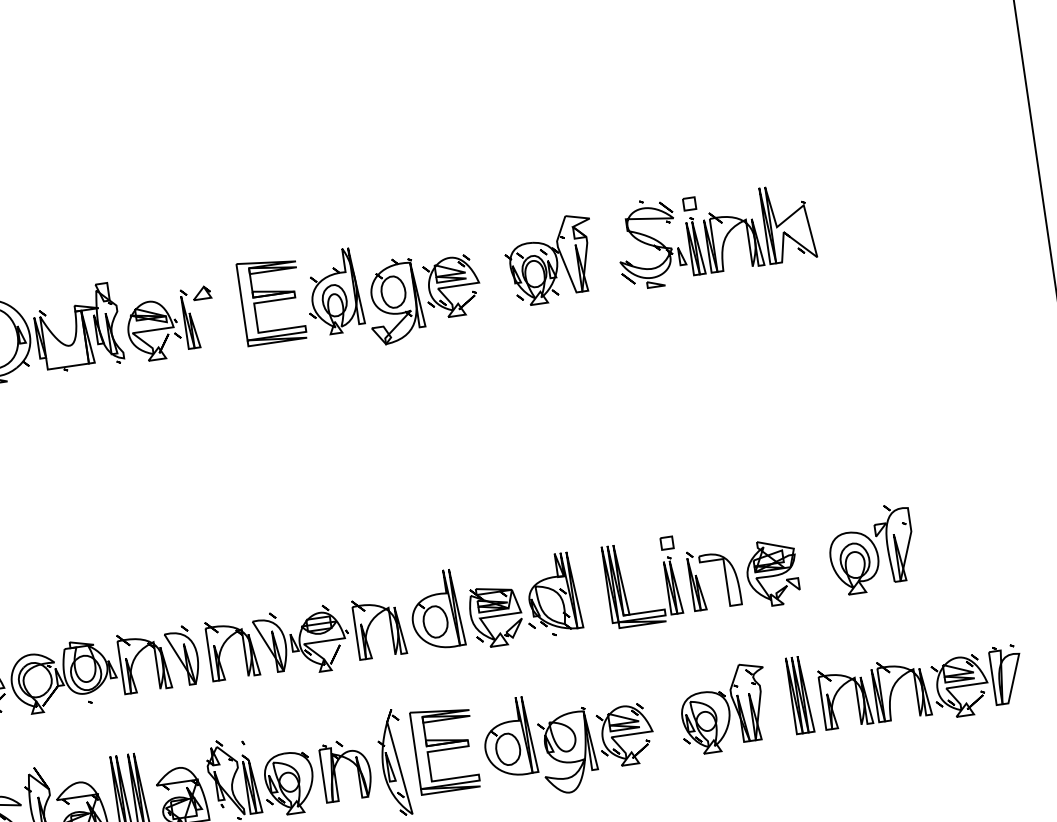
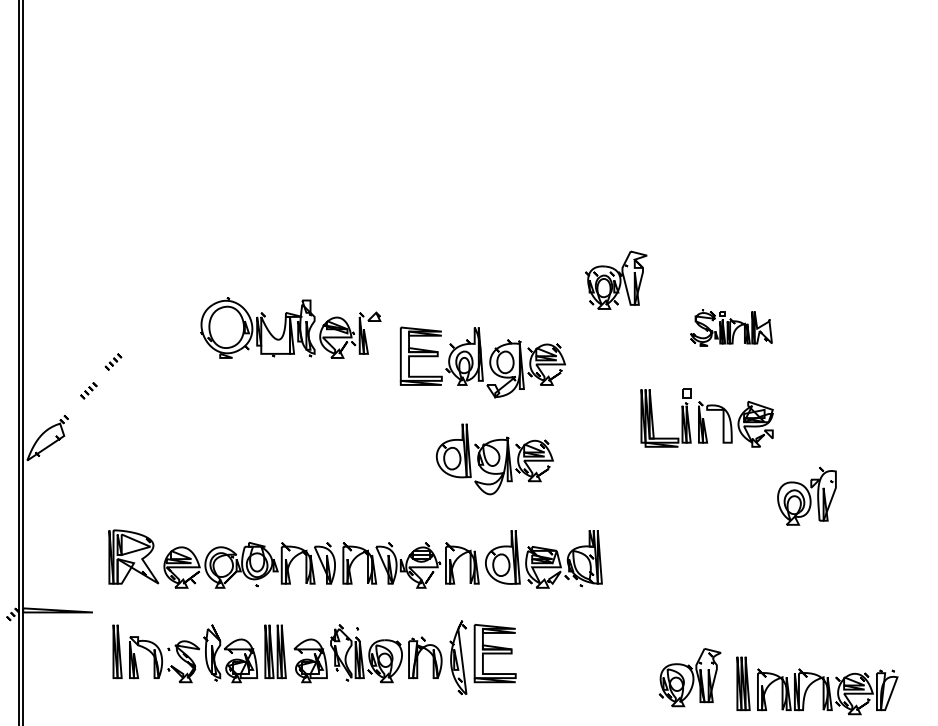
part: (715, 233) -> (731, 327), size x0.6
part: (550, 259) -> (616, 279), moved
part: (360, 297) -> (482, 362), moved
part: (870, 548) -> (806, 495), moved
part: (700, 573) -> (706, 417), moved
part: (906, 682) -> (817, 685), moved
part: (723, 708) -> (689, 677), moved
part: (568, 741) -> (494, 459), moved

